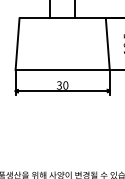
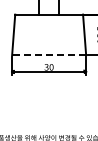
line: (61, 70) -> (48, 55), solid -> dashed

